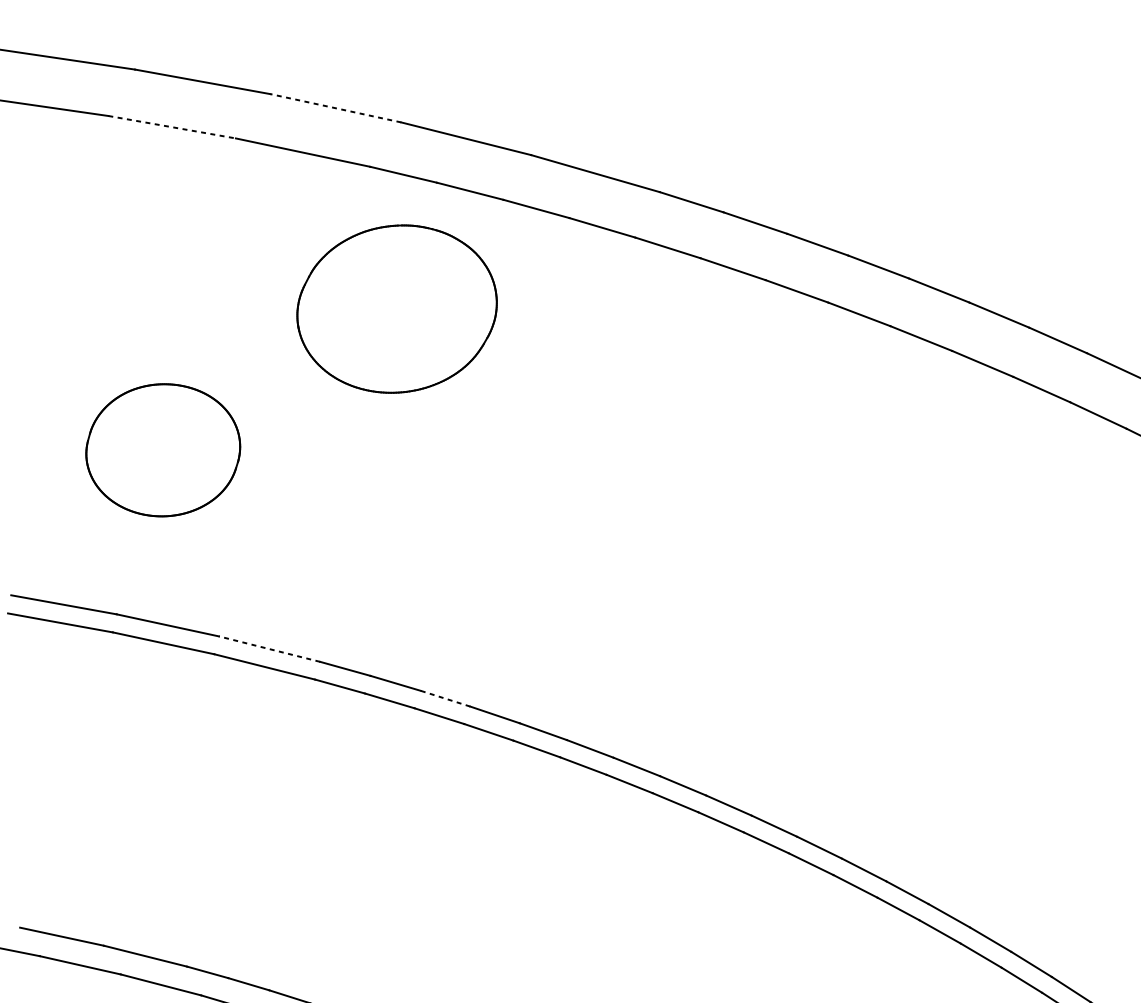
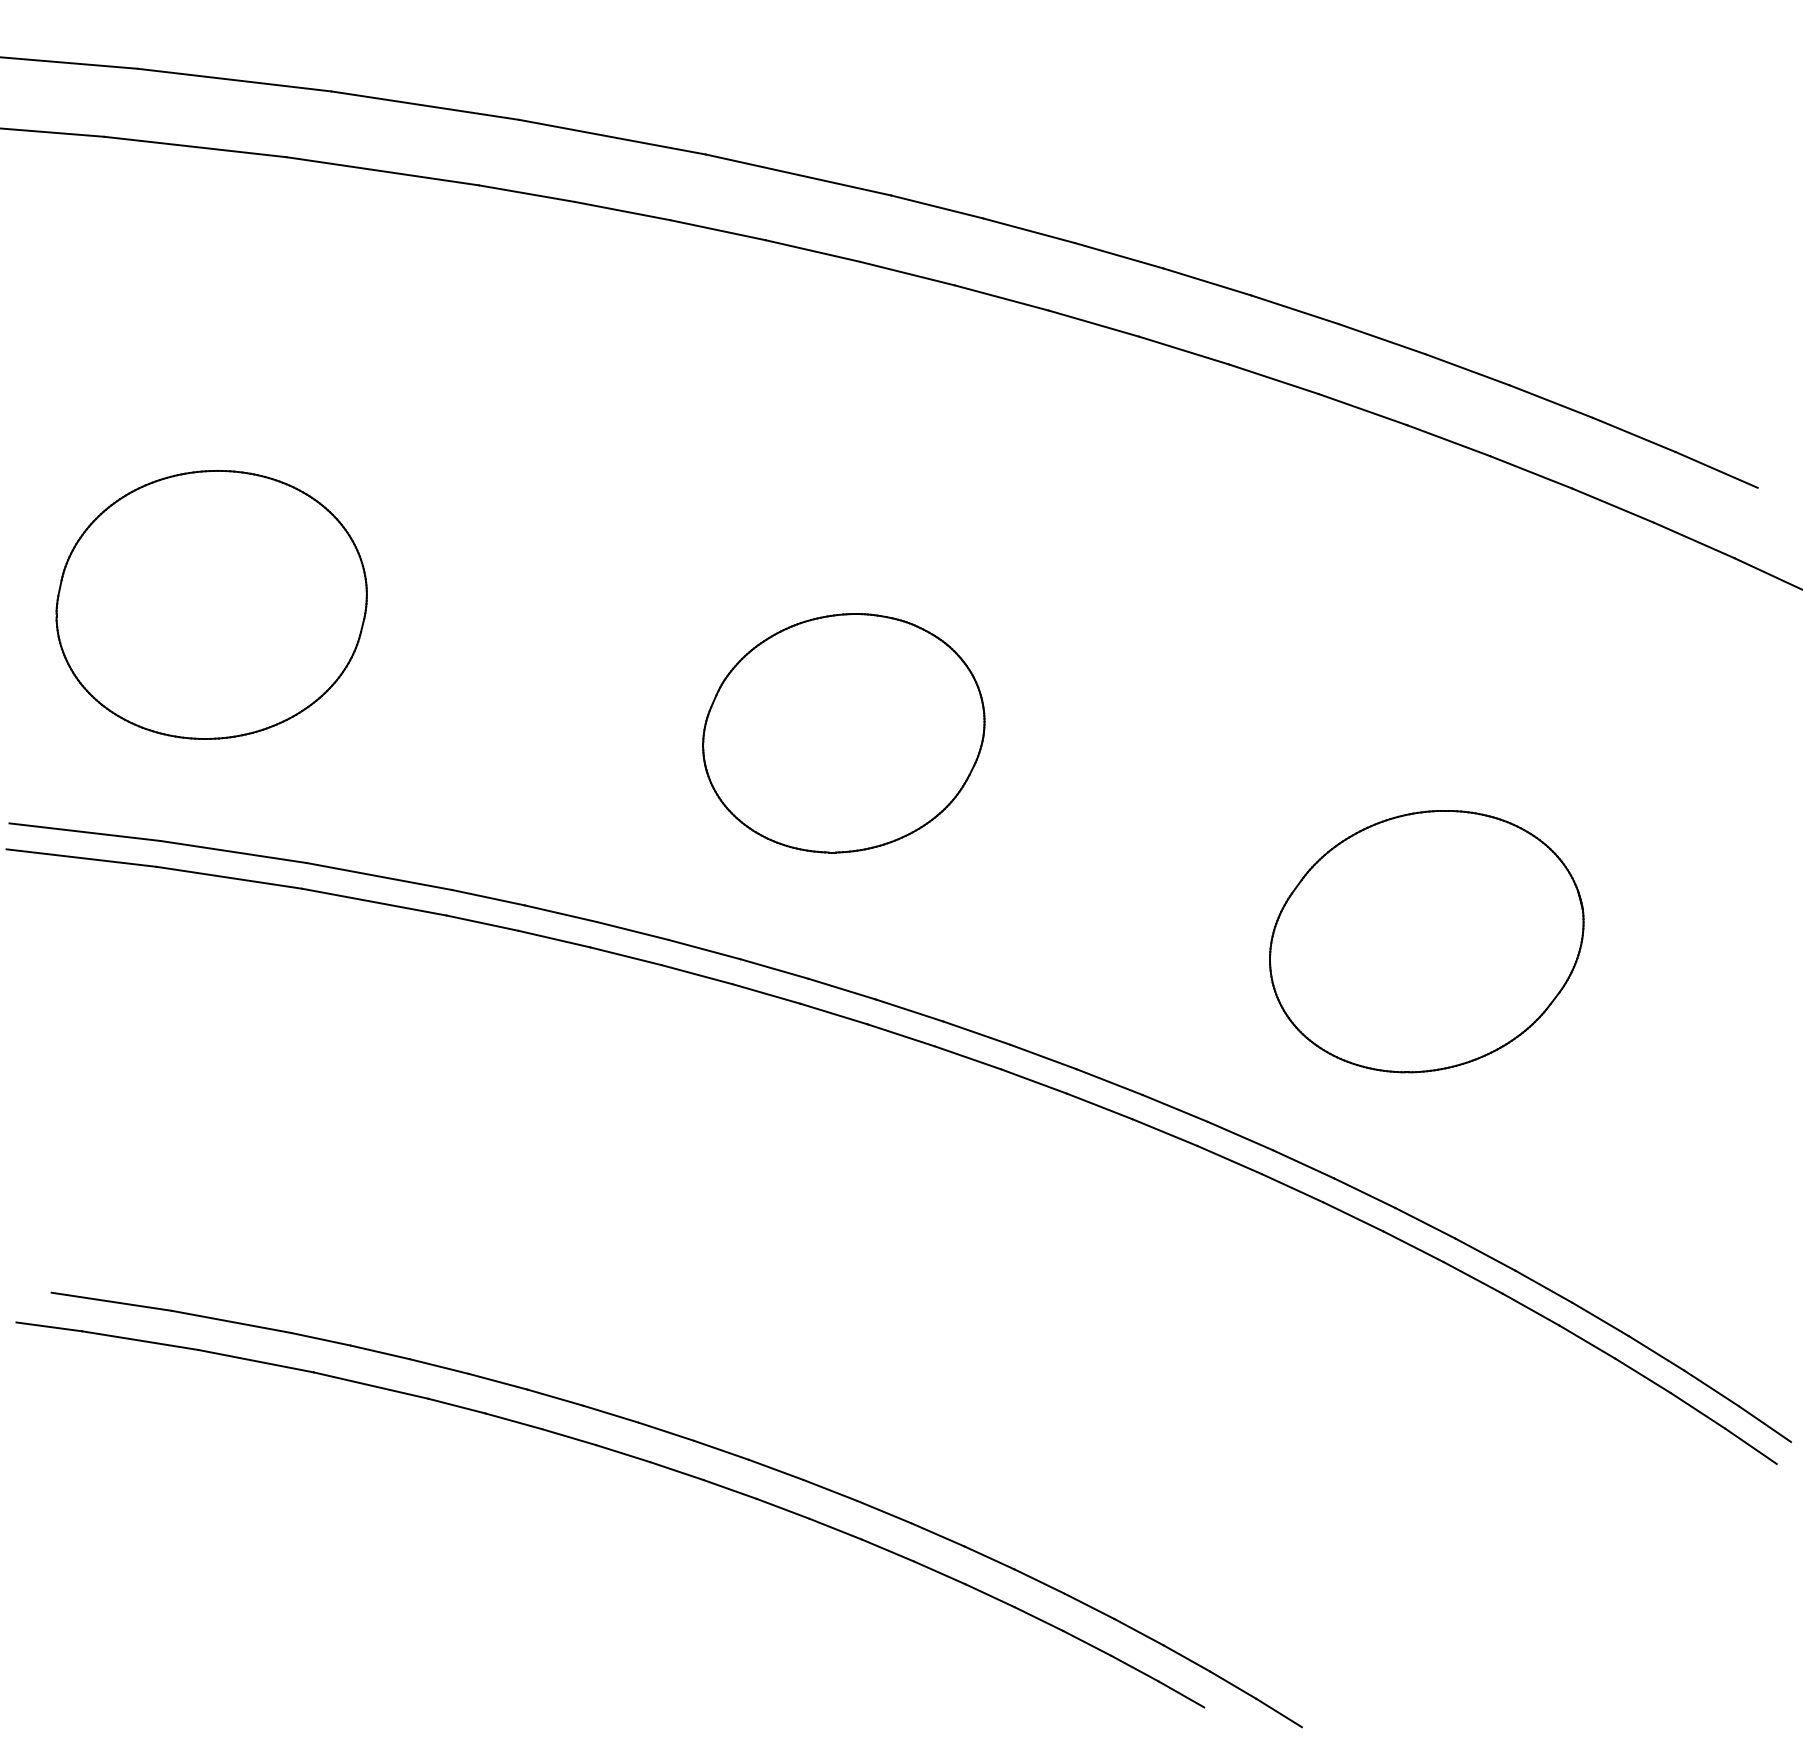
line: (335, 108) -> (425, 105), dashed -> solid
line: (172, 127) -> (195, 147), dashed -> solid
part: (396, 309) -> (843, 733), moved
part: (163, 450) -> (211, 604), size x1.43
line: (269, 649) -> (379, 876), dashed -> solid
line: (445, 698) -> (632, 930), dashed -> solid
part: (1003, 741) -> (1426, 941), added

